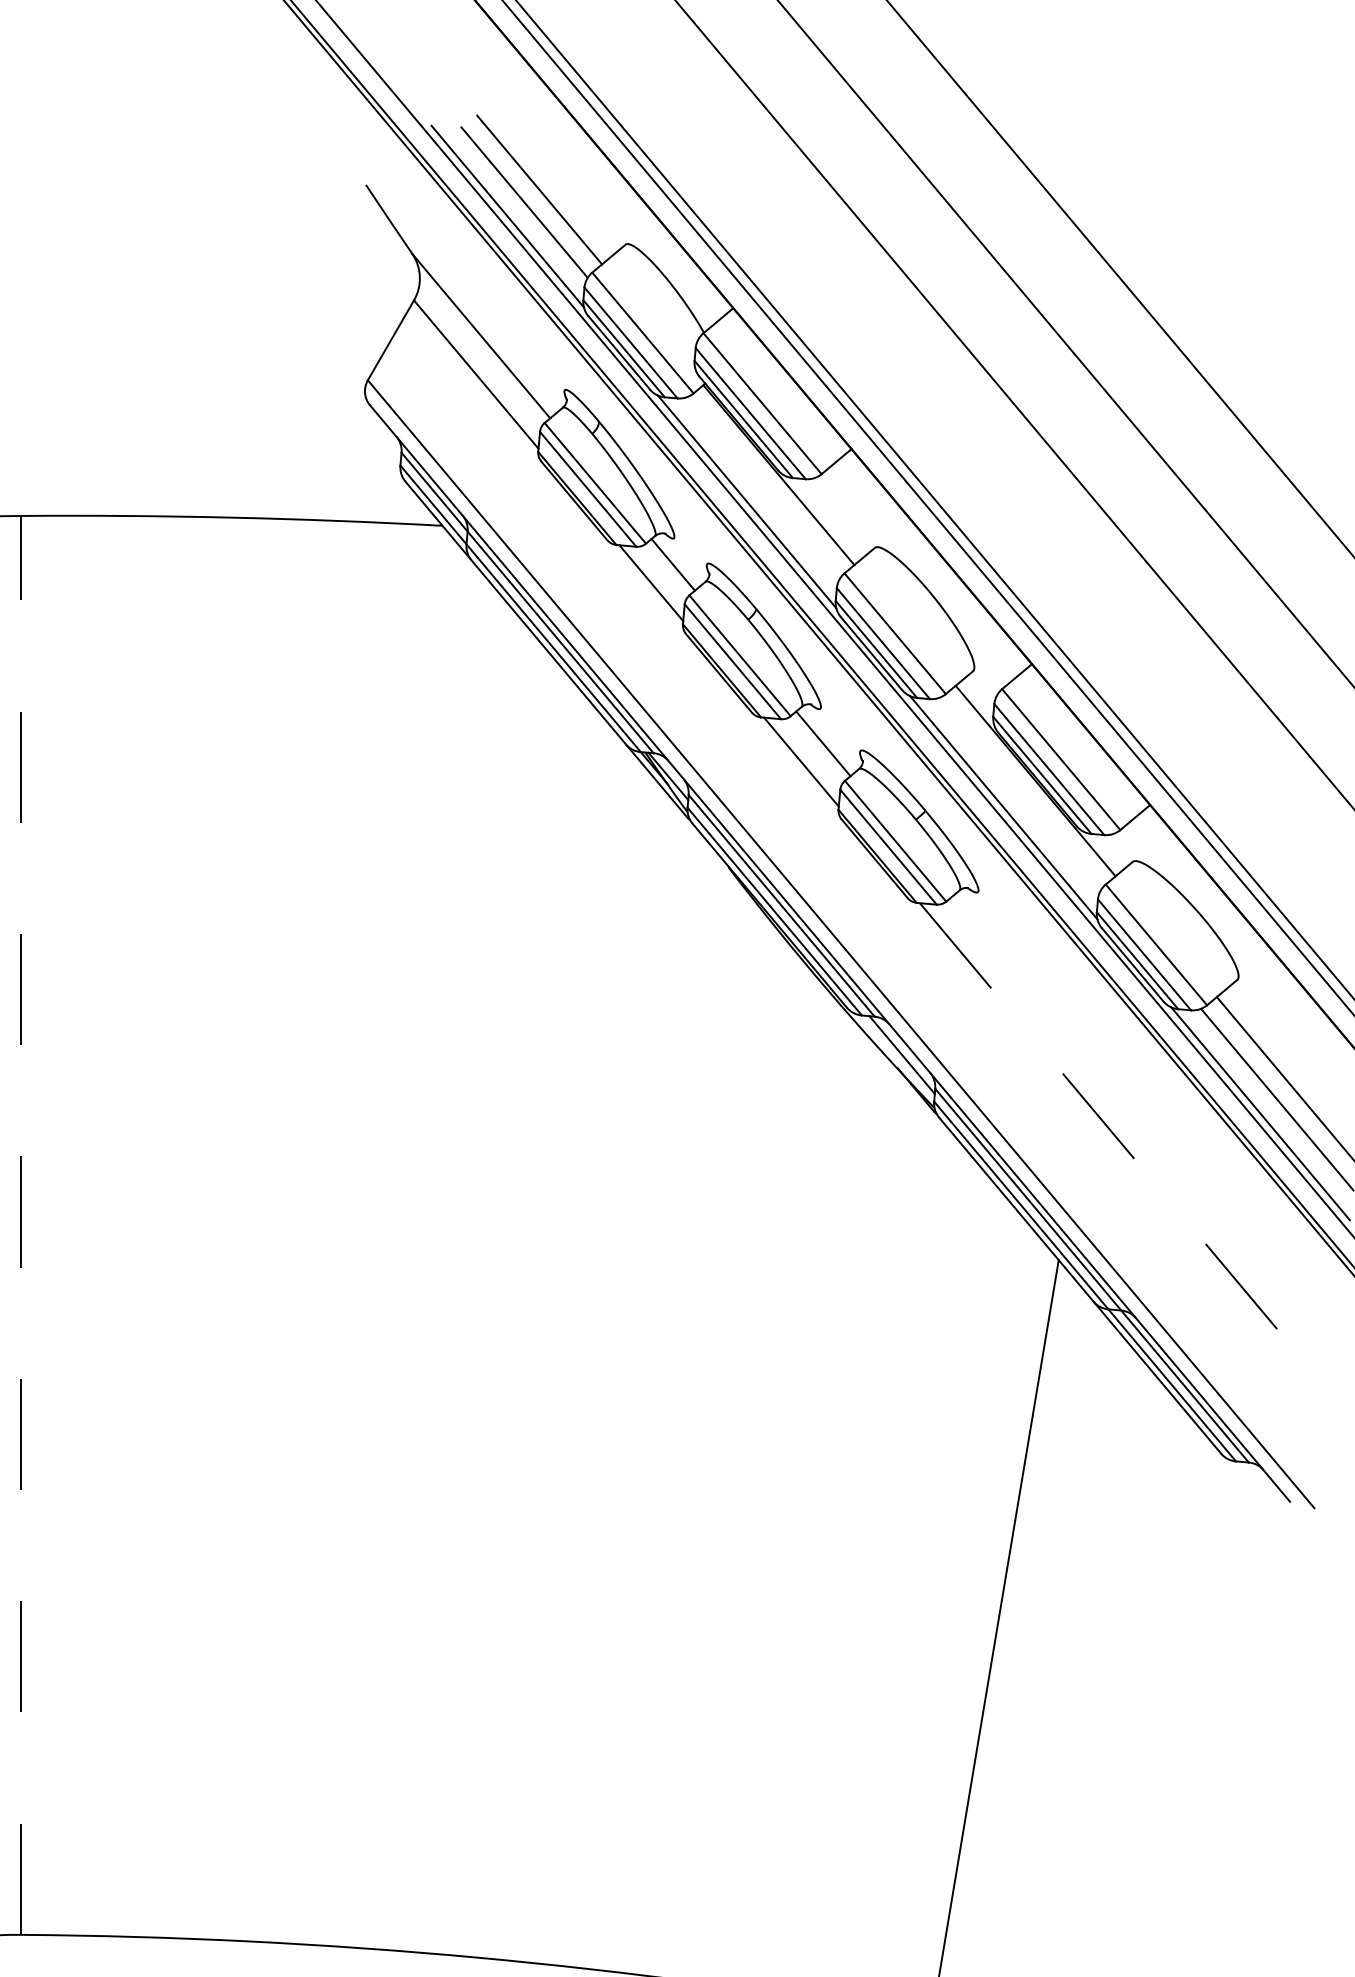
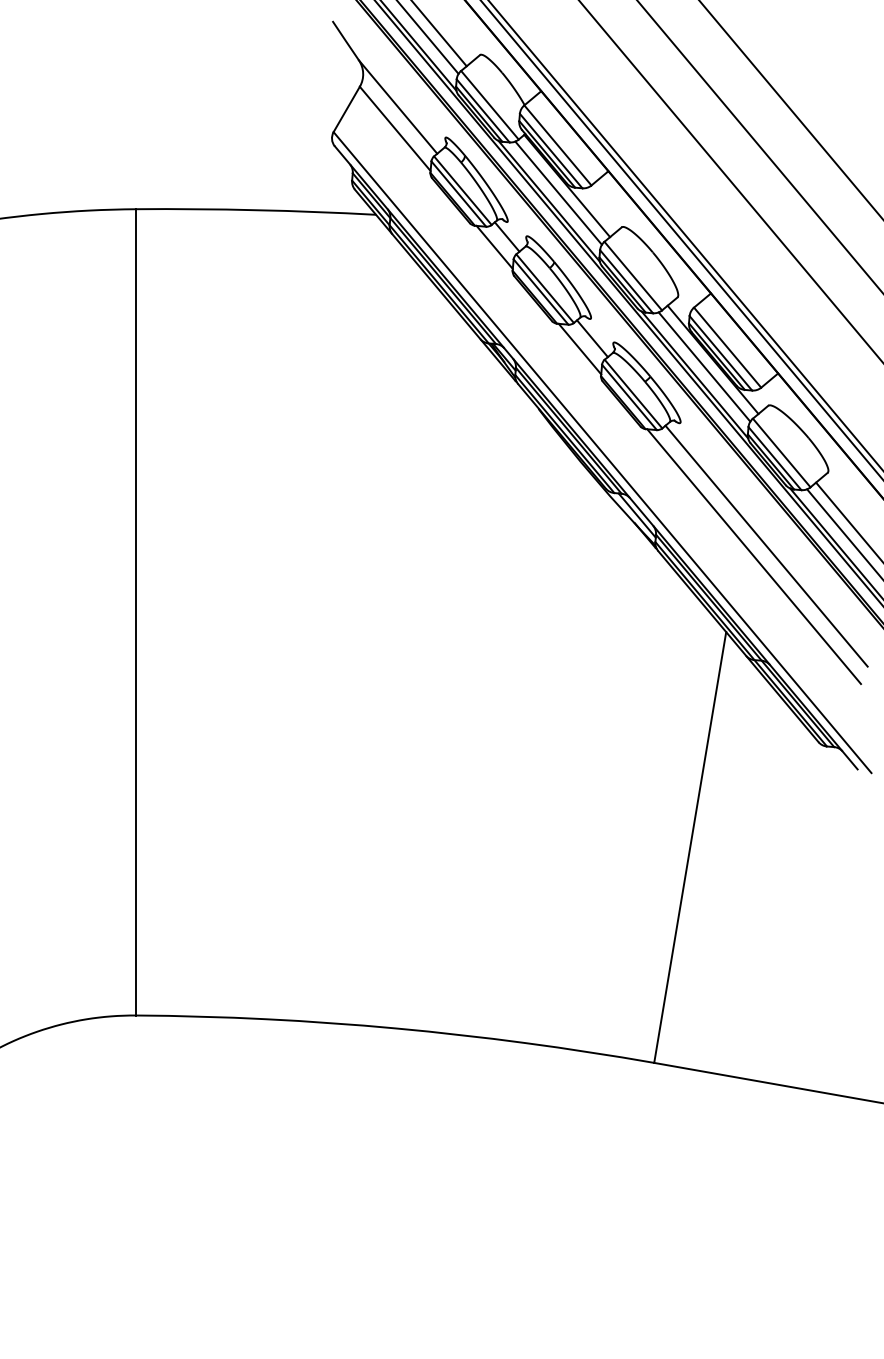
line: (763, 486) -> (558, 192), added
line: (1020, 792) -> (704, 366), added
line: (1129, 1107) -> (766, 545), added
line: (1108, 1128) -> (754, 557), dashed -> solid
line: (20, 1223) -> (136, 611), dashed -> solid

